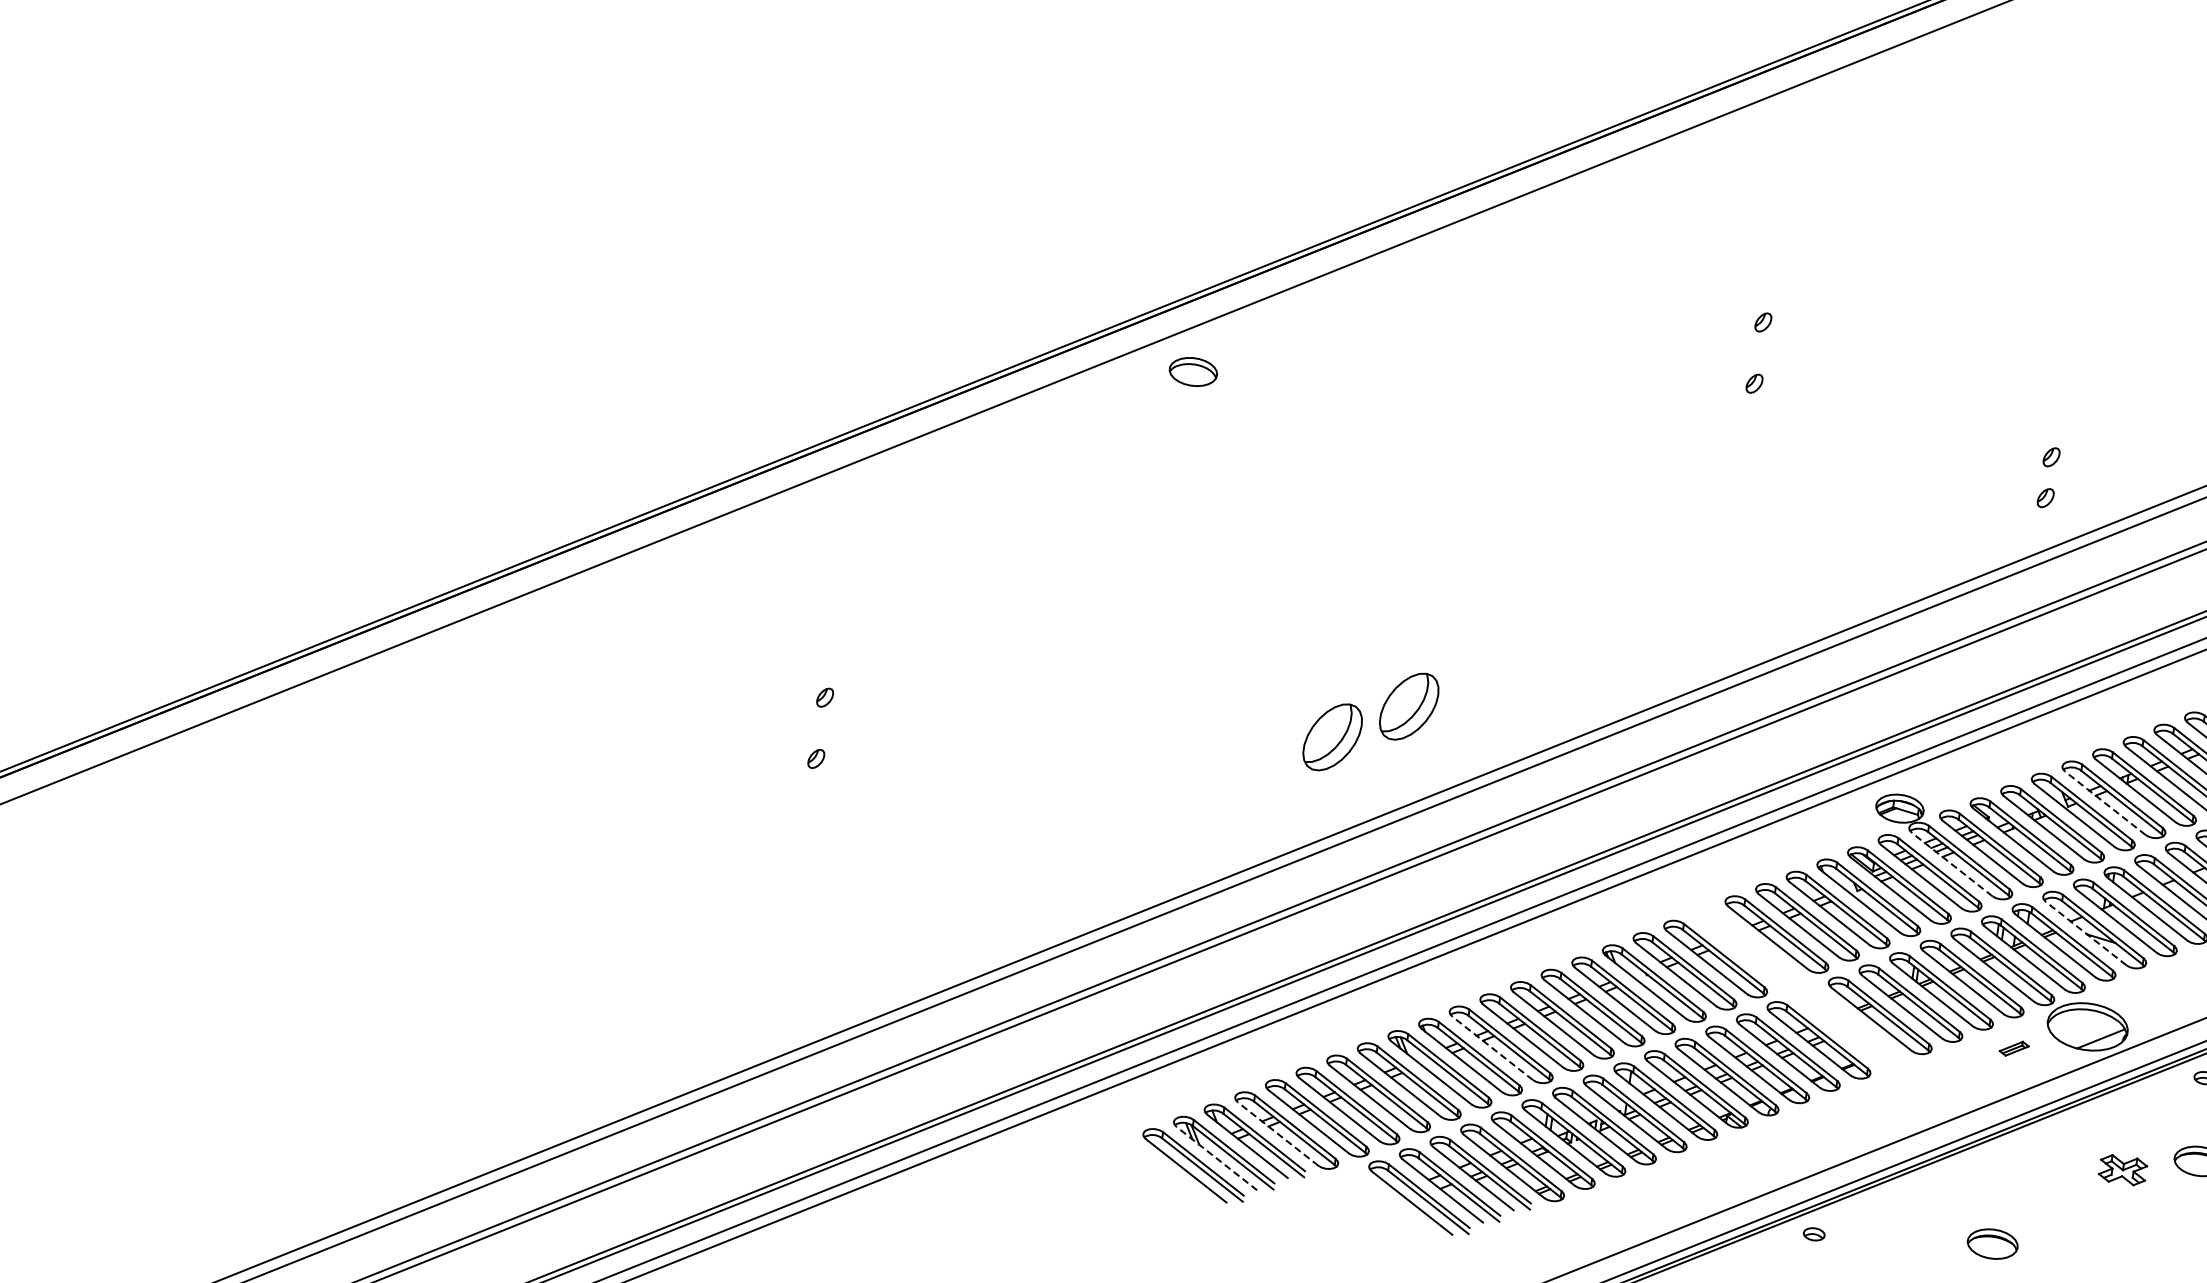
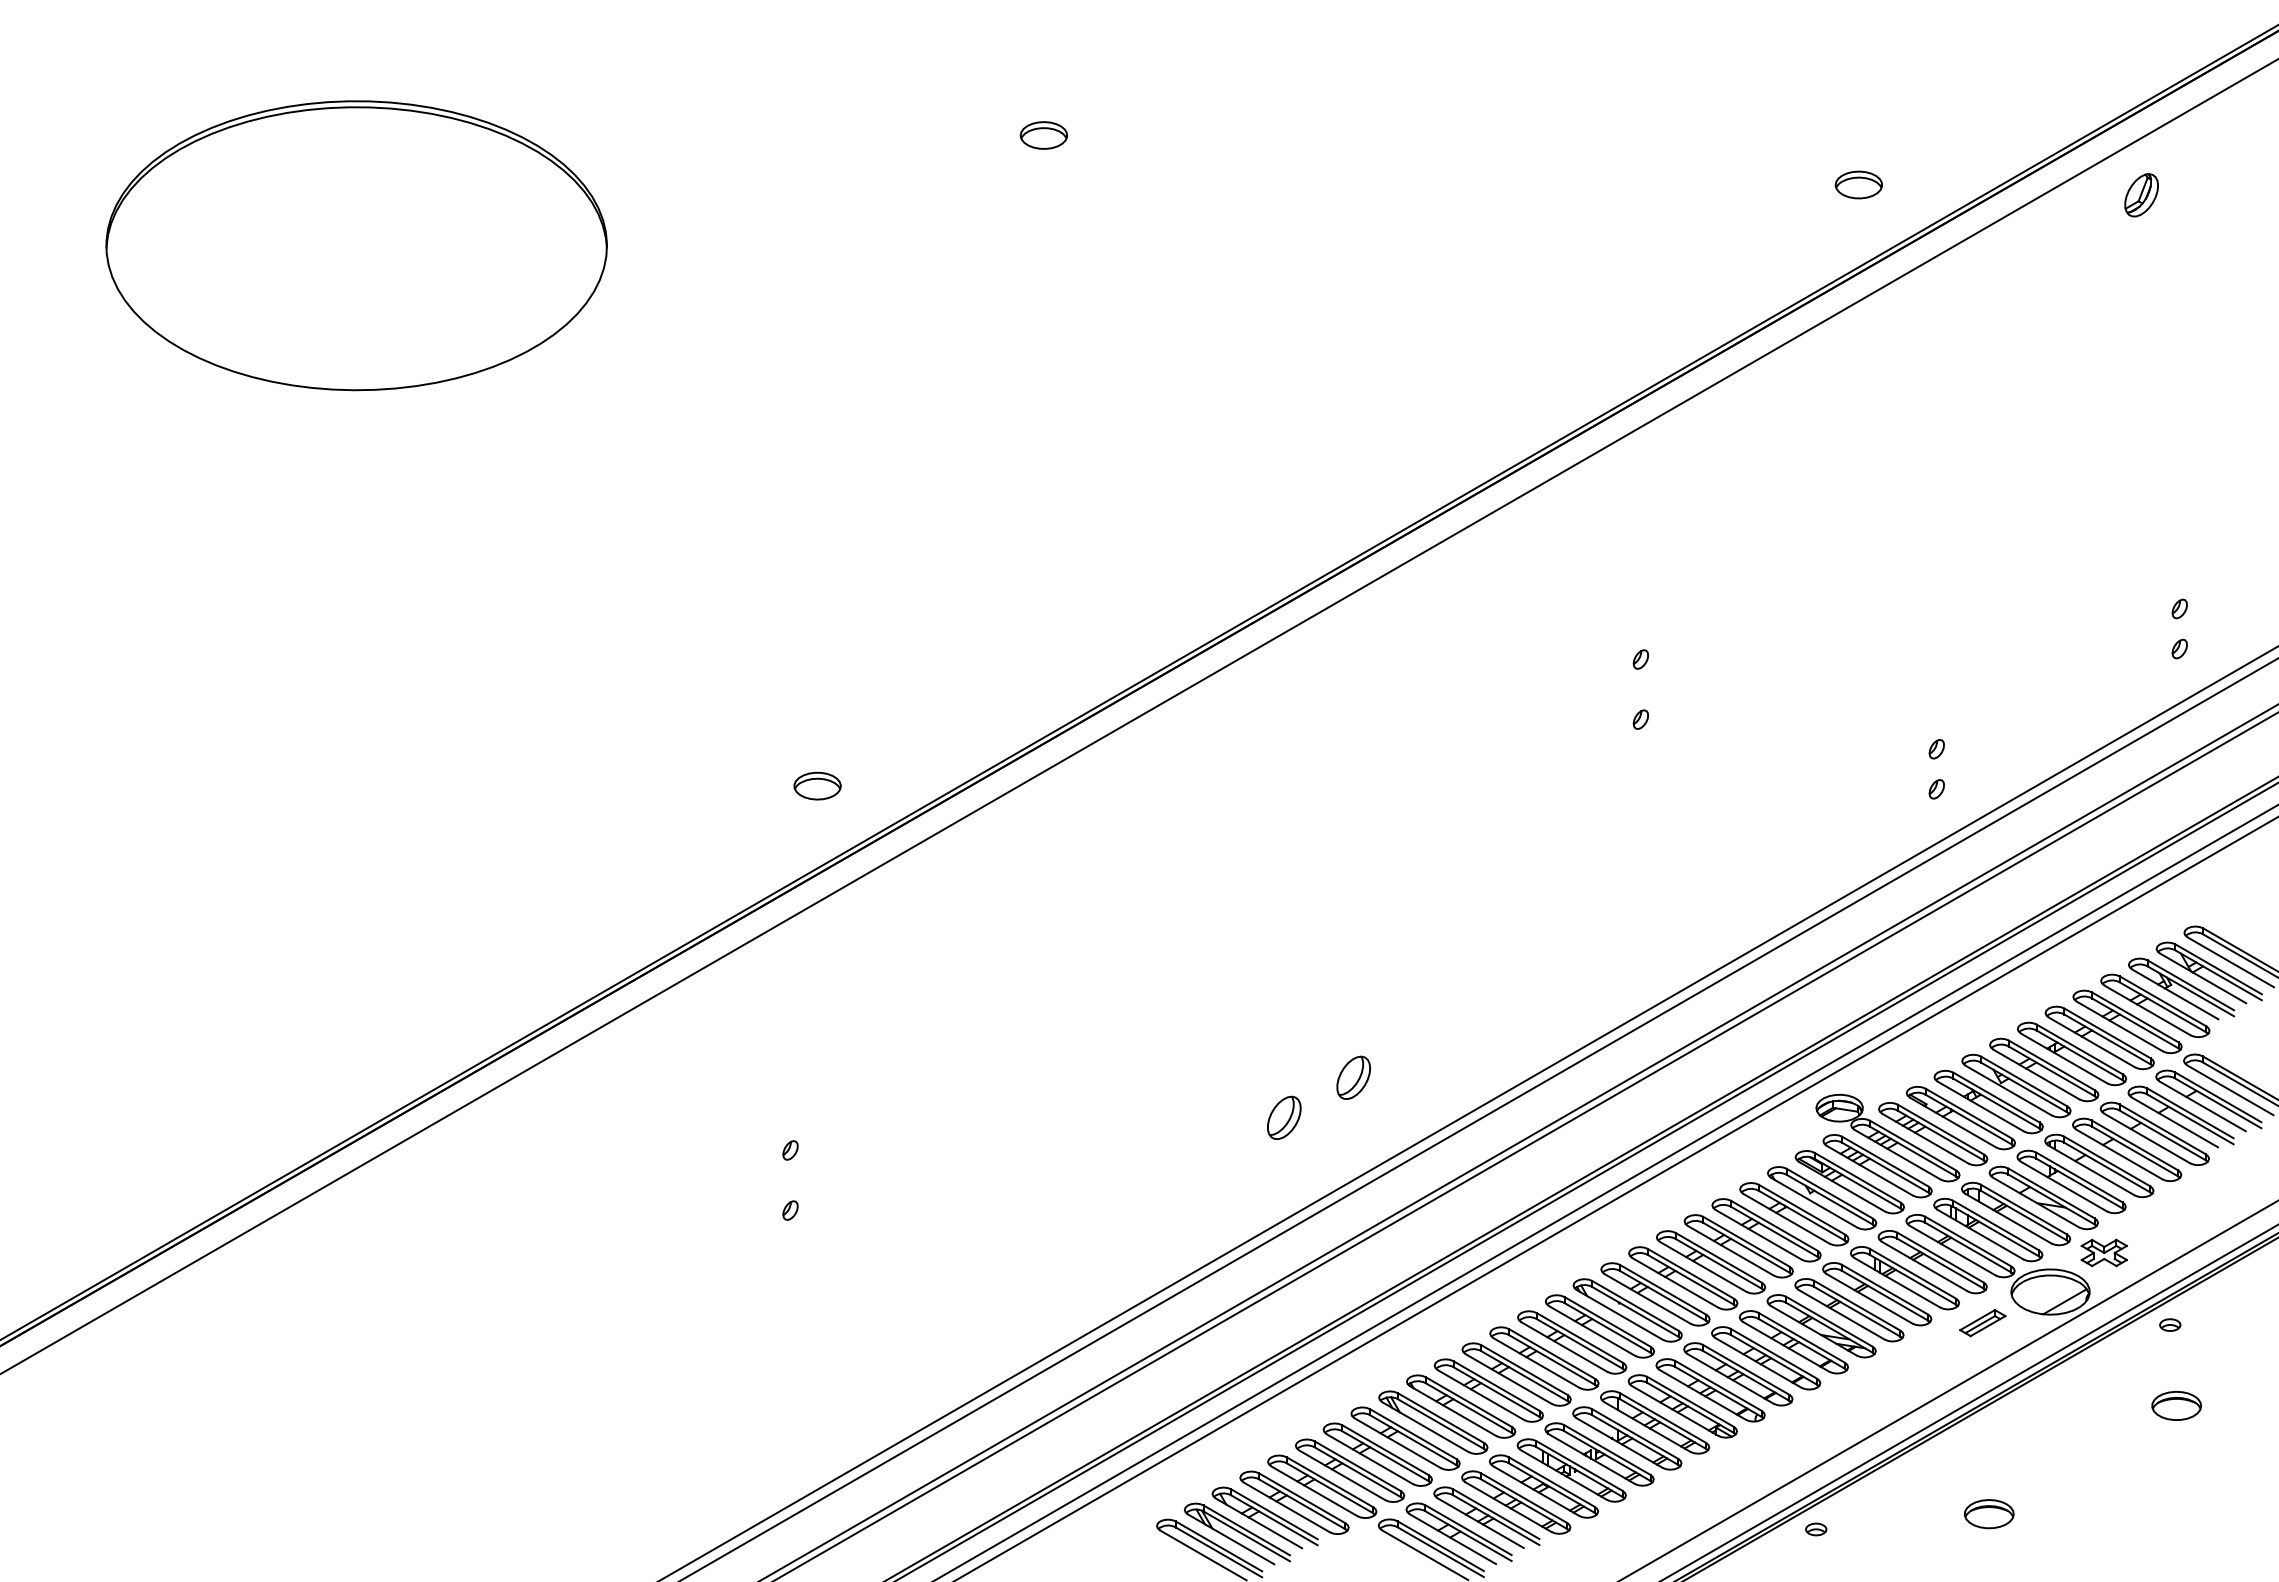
part: (1193, 371) -> (817, 785), moved
part: (1409, 706) -> (1353, 1077), size x0.62
part: (1333, 736) -> (1284, 1117), size x0.62
line: (2105, 803) -> (2036, 1074), dashed -> solid
line: (1952, 864) -> (1897, 1154), dashed -> solid
line: (2085, 933) -> (2035, 1202), dashed -> solid
part: (1798, 987) -> (1766, 1294), added
line: (1492, 1048) -> (1481, 1395), dashed -> solid
part: (2013, 1048) -> (1982, 1323), size x1.67
line: (1277, 1134) -> (1286, 1507), dashed -> solid
line: (1217, 1158) -> (1231, 1539), dashed -> solid
part: (2122, 1169) -> (2103, 1252), moved

